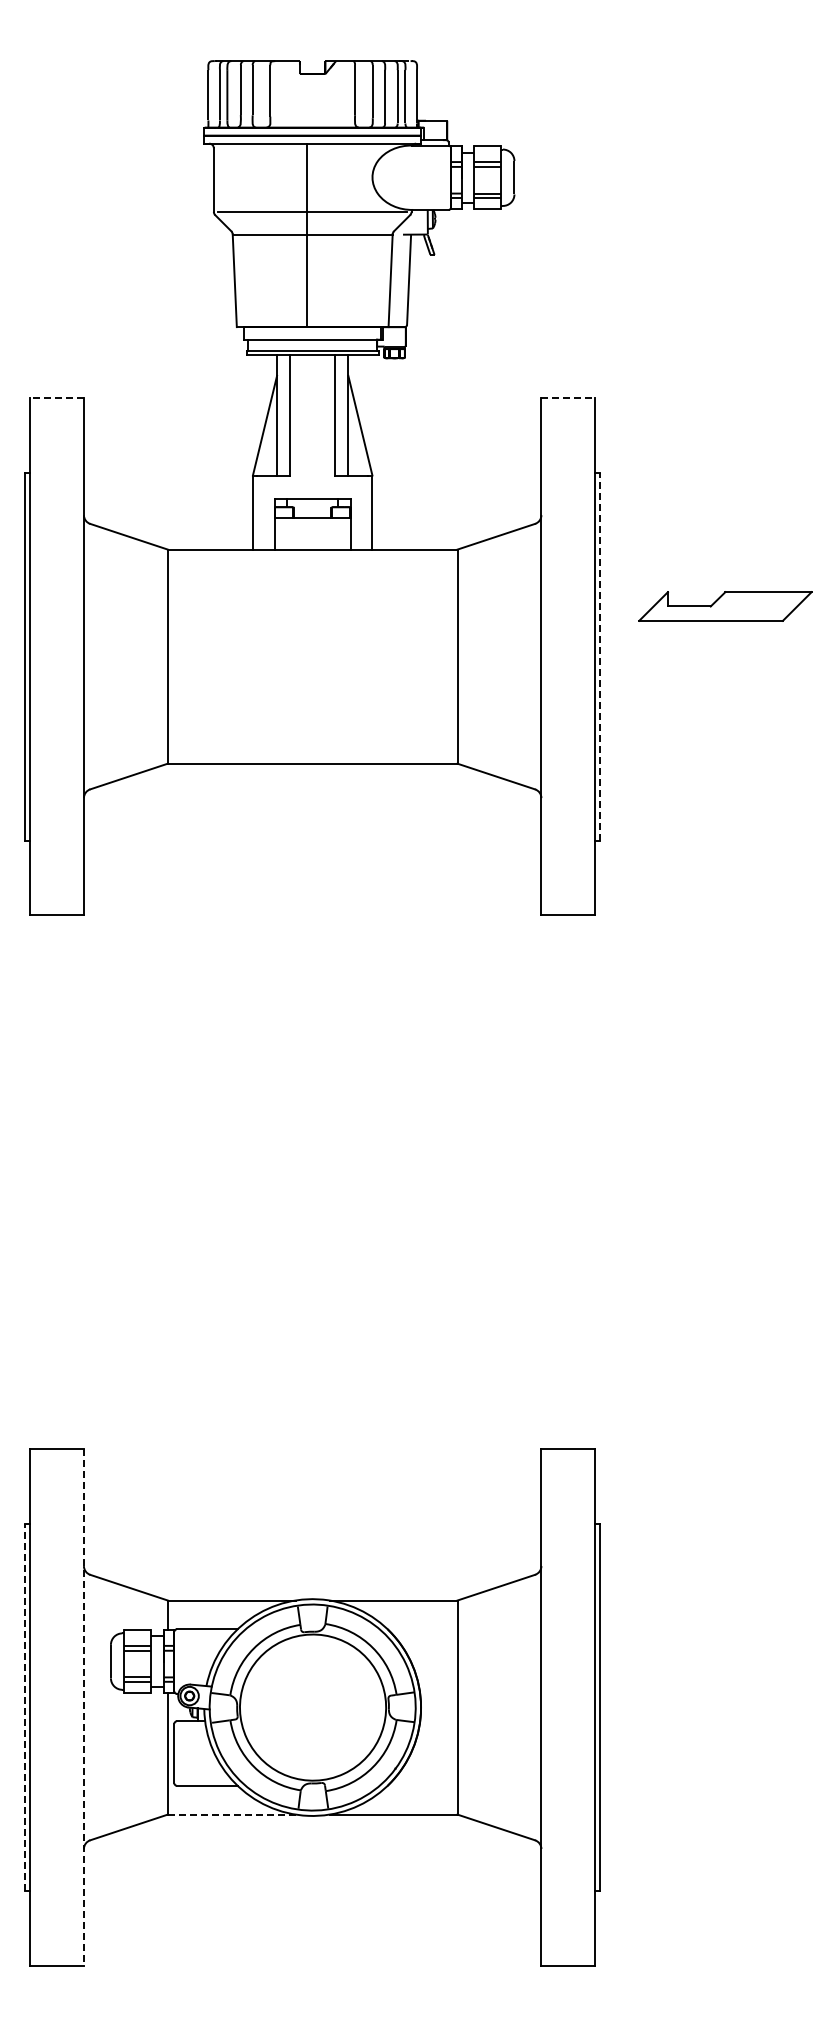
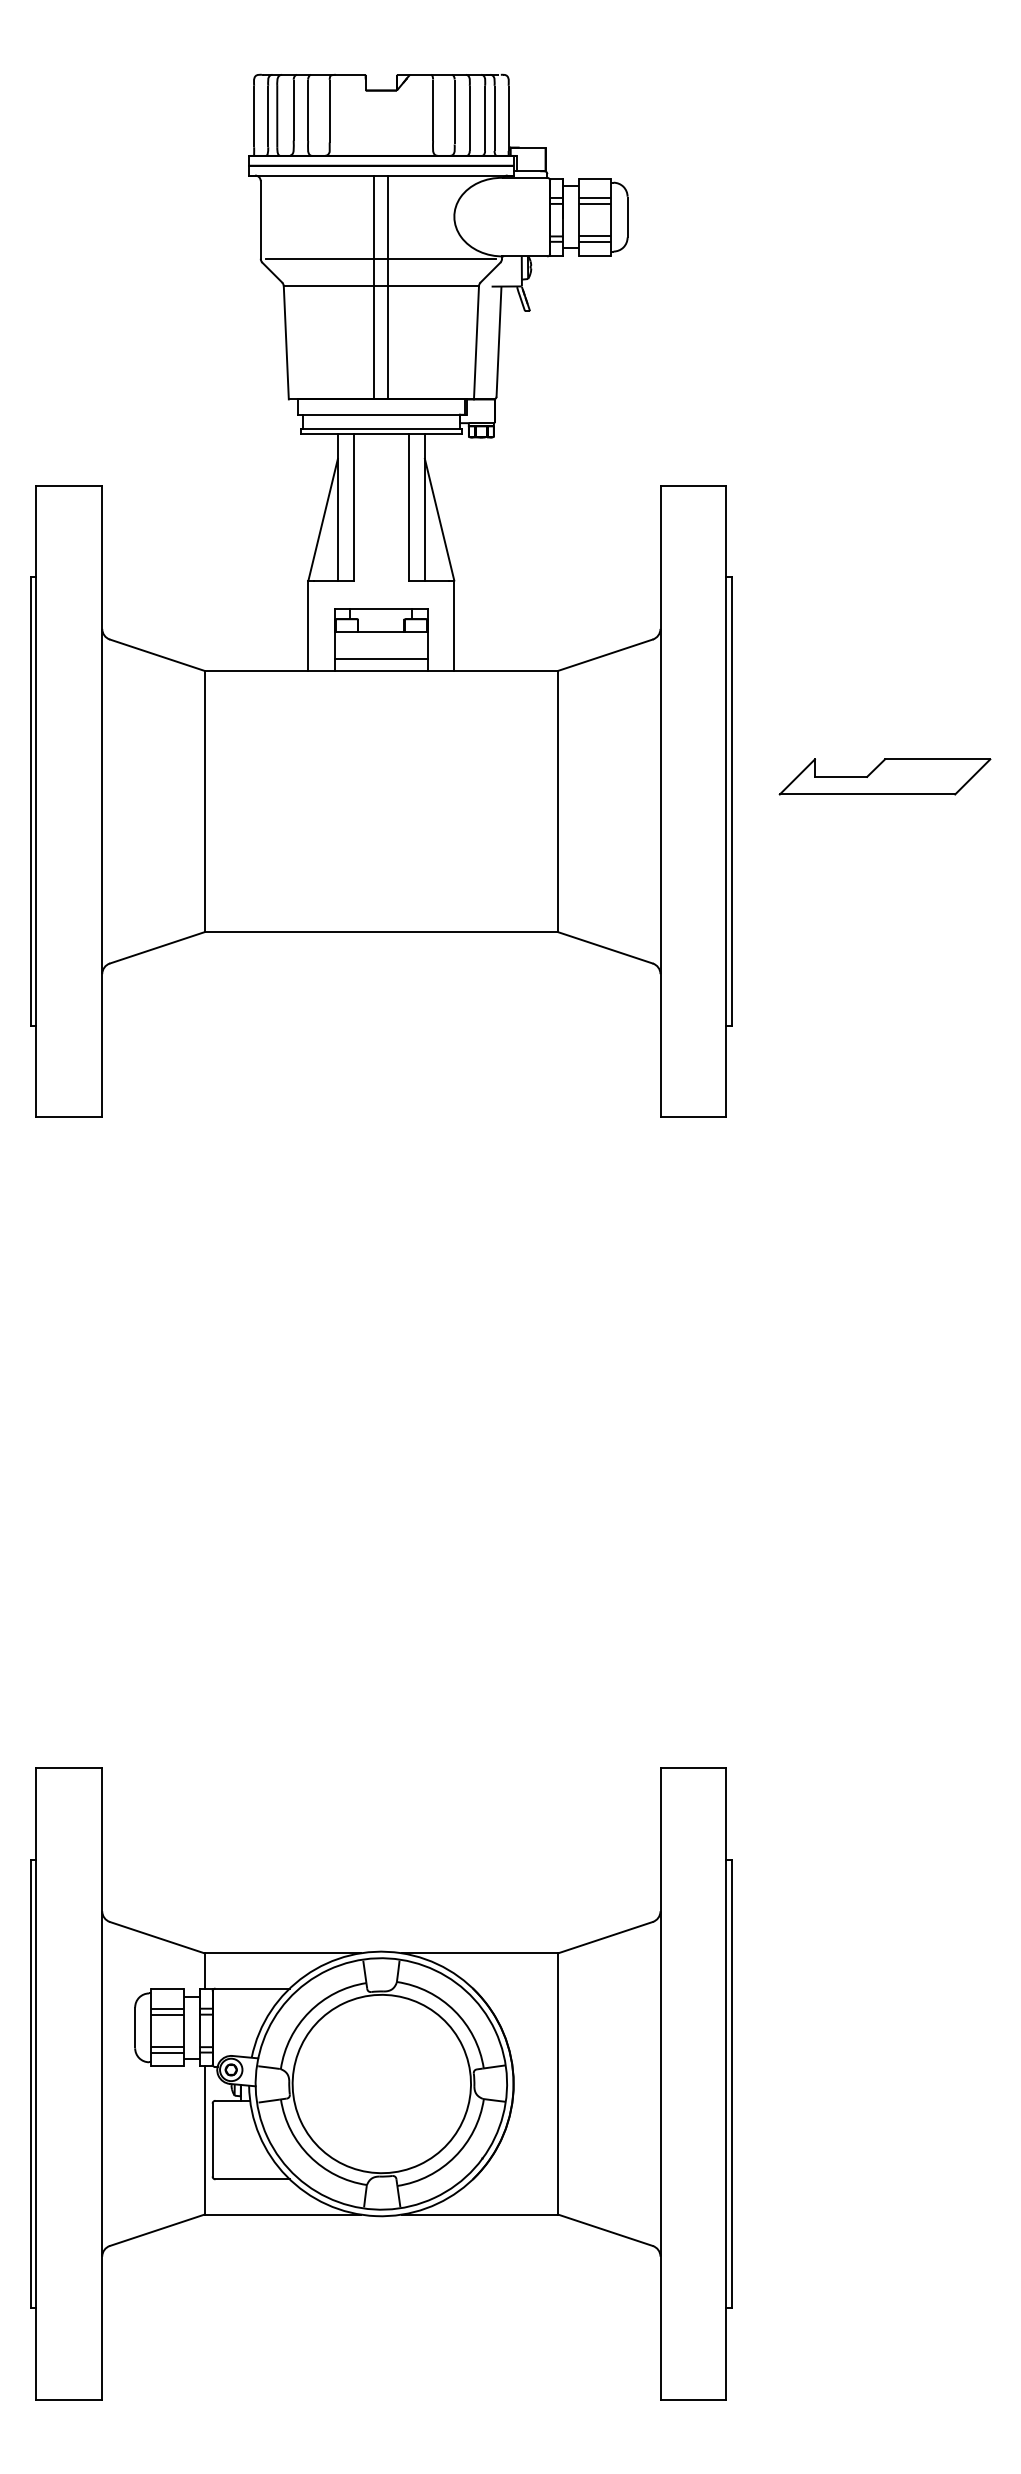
line: (318, 235) -> (388, 287), added
line: (56, 398) -> (68, 486), dashed -> solid
line: (568, 398) -> (693, 486), dashed -> solid
line: (312, 539) -> (381, 658), added
part: (725, 606) -> (885, 776), moved
line: (600, 656) -> (732, 801), dashed -> solid
line: (25, 1707) -> (30, 2083), dashed -> solid
line: (83, 1707) -> (101, 2083), dashed -> solid
line: (231, 1814) -> (282, 2214), dashed -> solid

